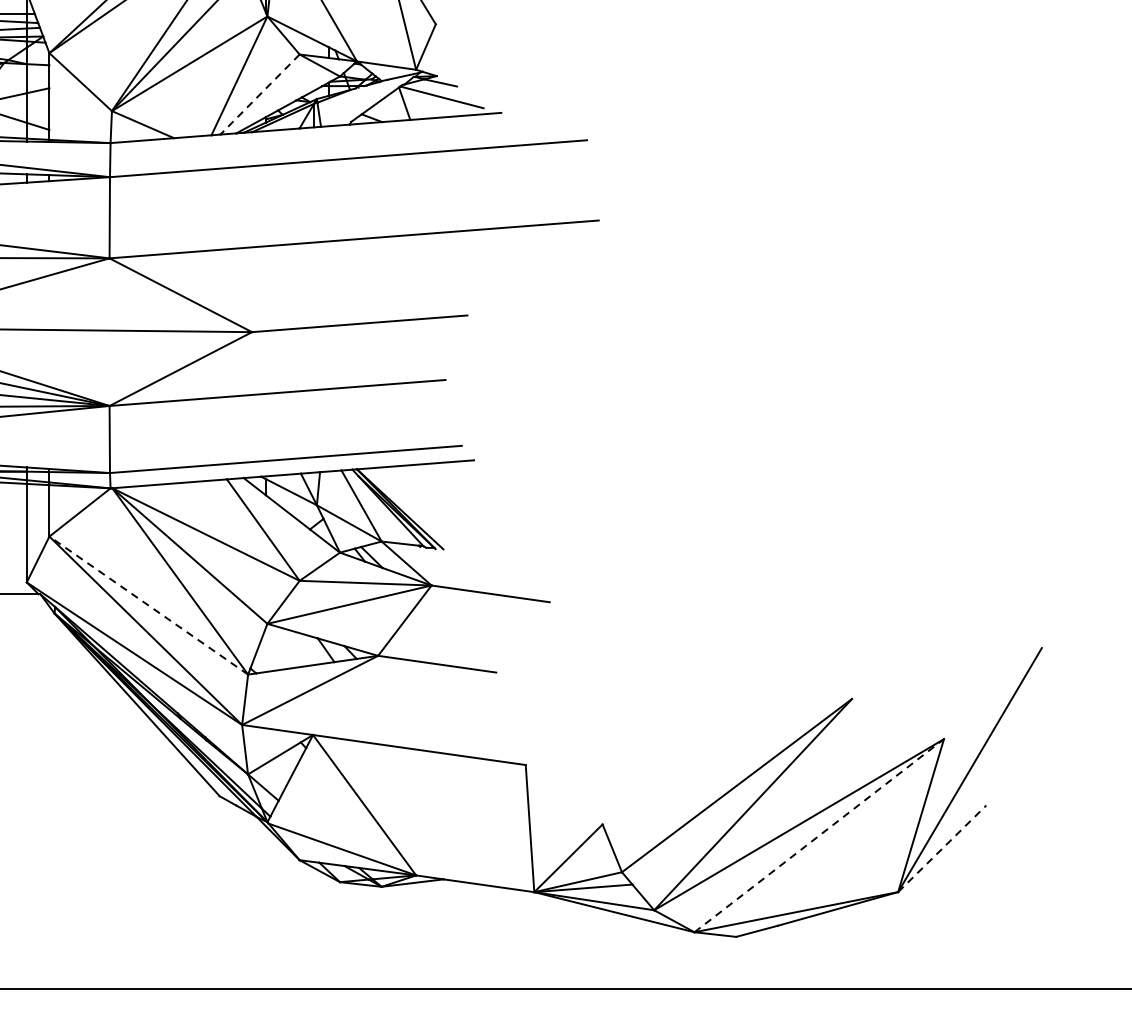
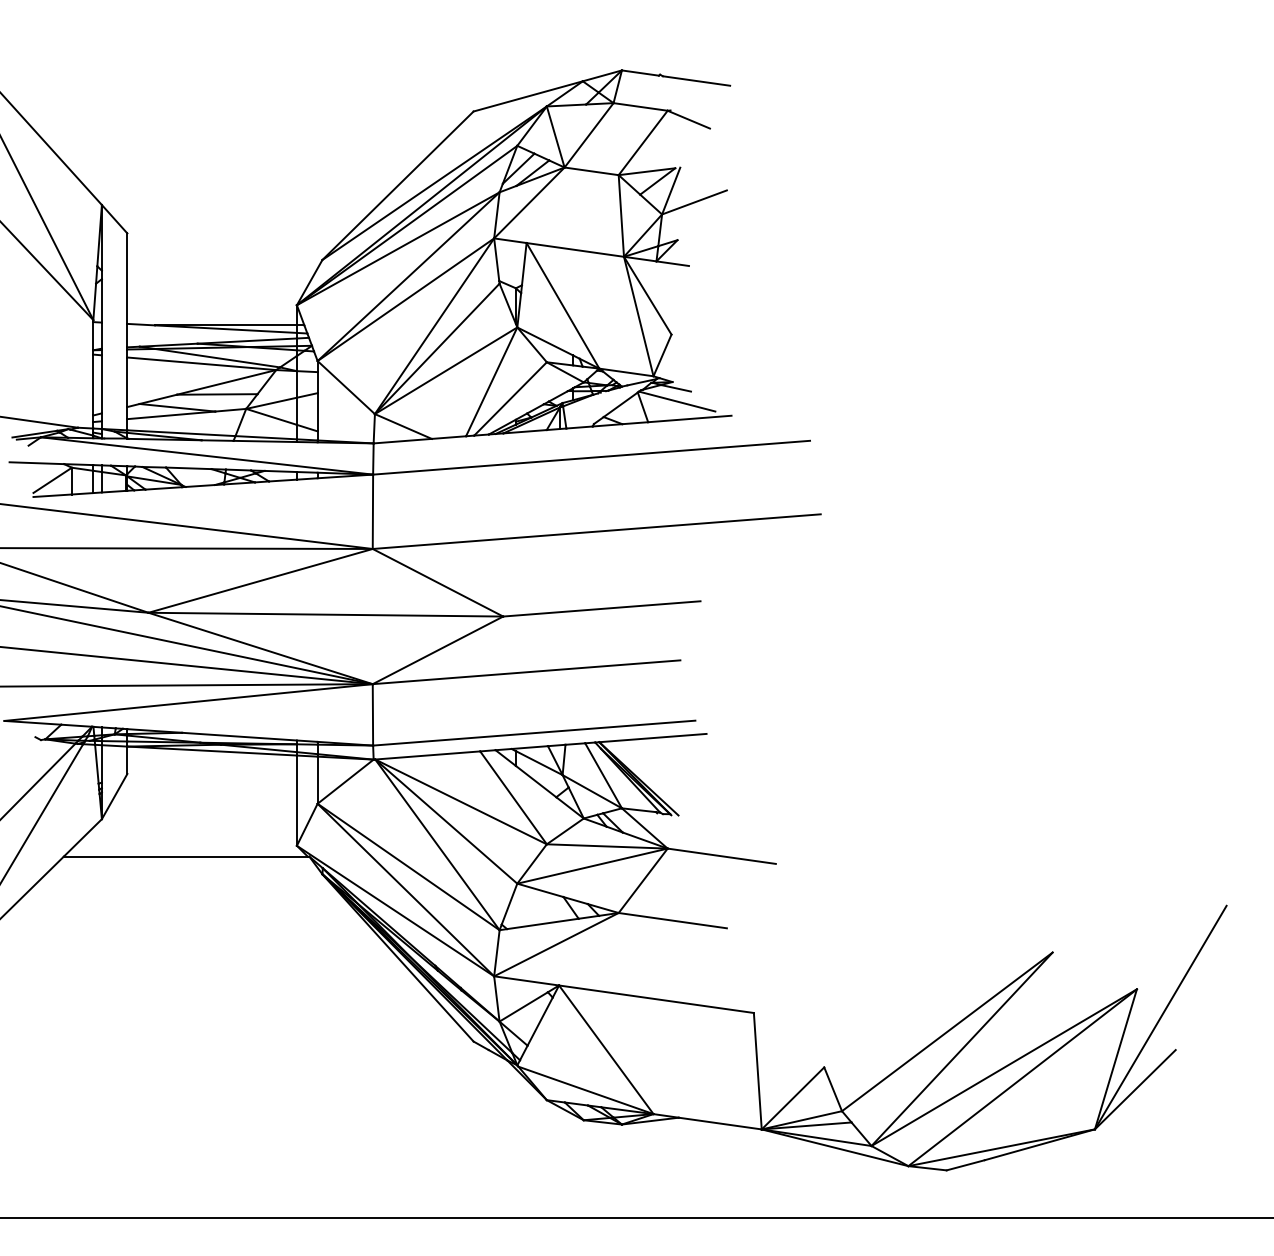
line: (259, 94) -> (510, 398), dashed -> solid
line: (148, 606) -> (408, 867), dashed -> solid
line: (820, 835) -> (1023, 1077), dashed -> solid
line: (942, 848) -> (1135, 1089), dashed -> solid

